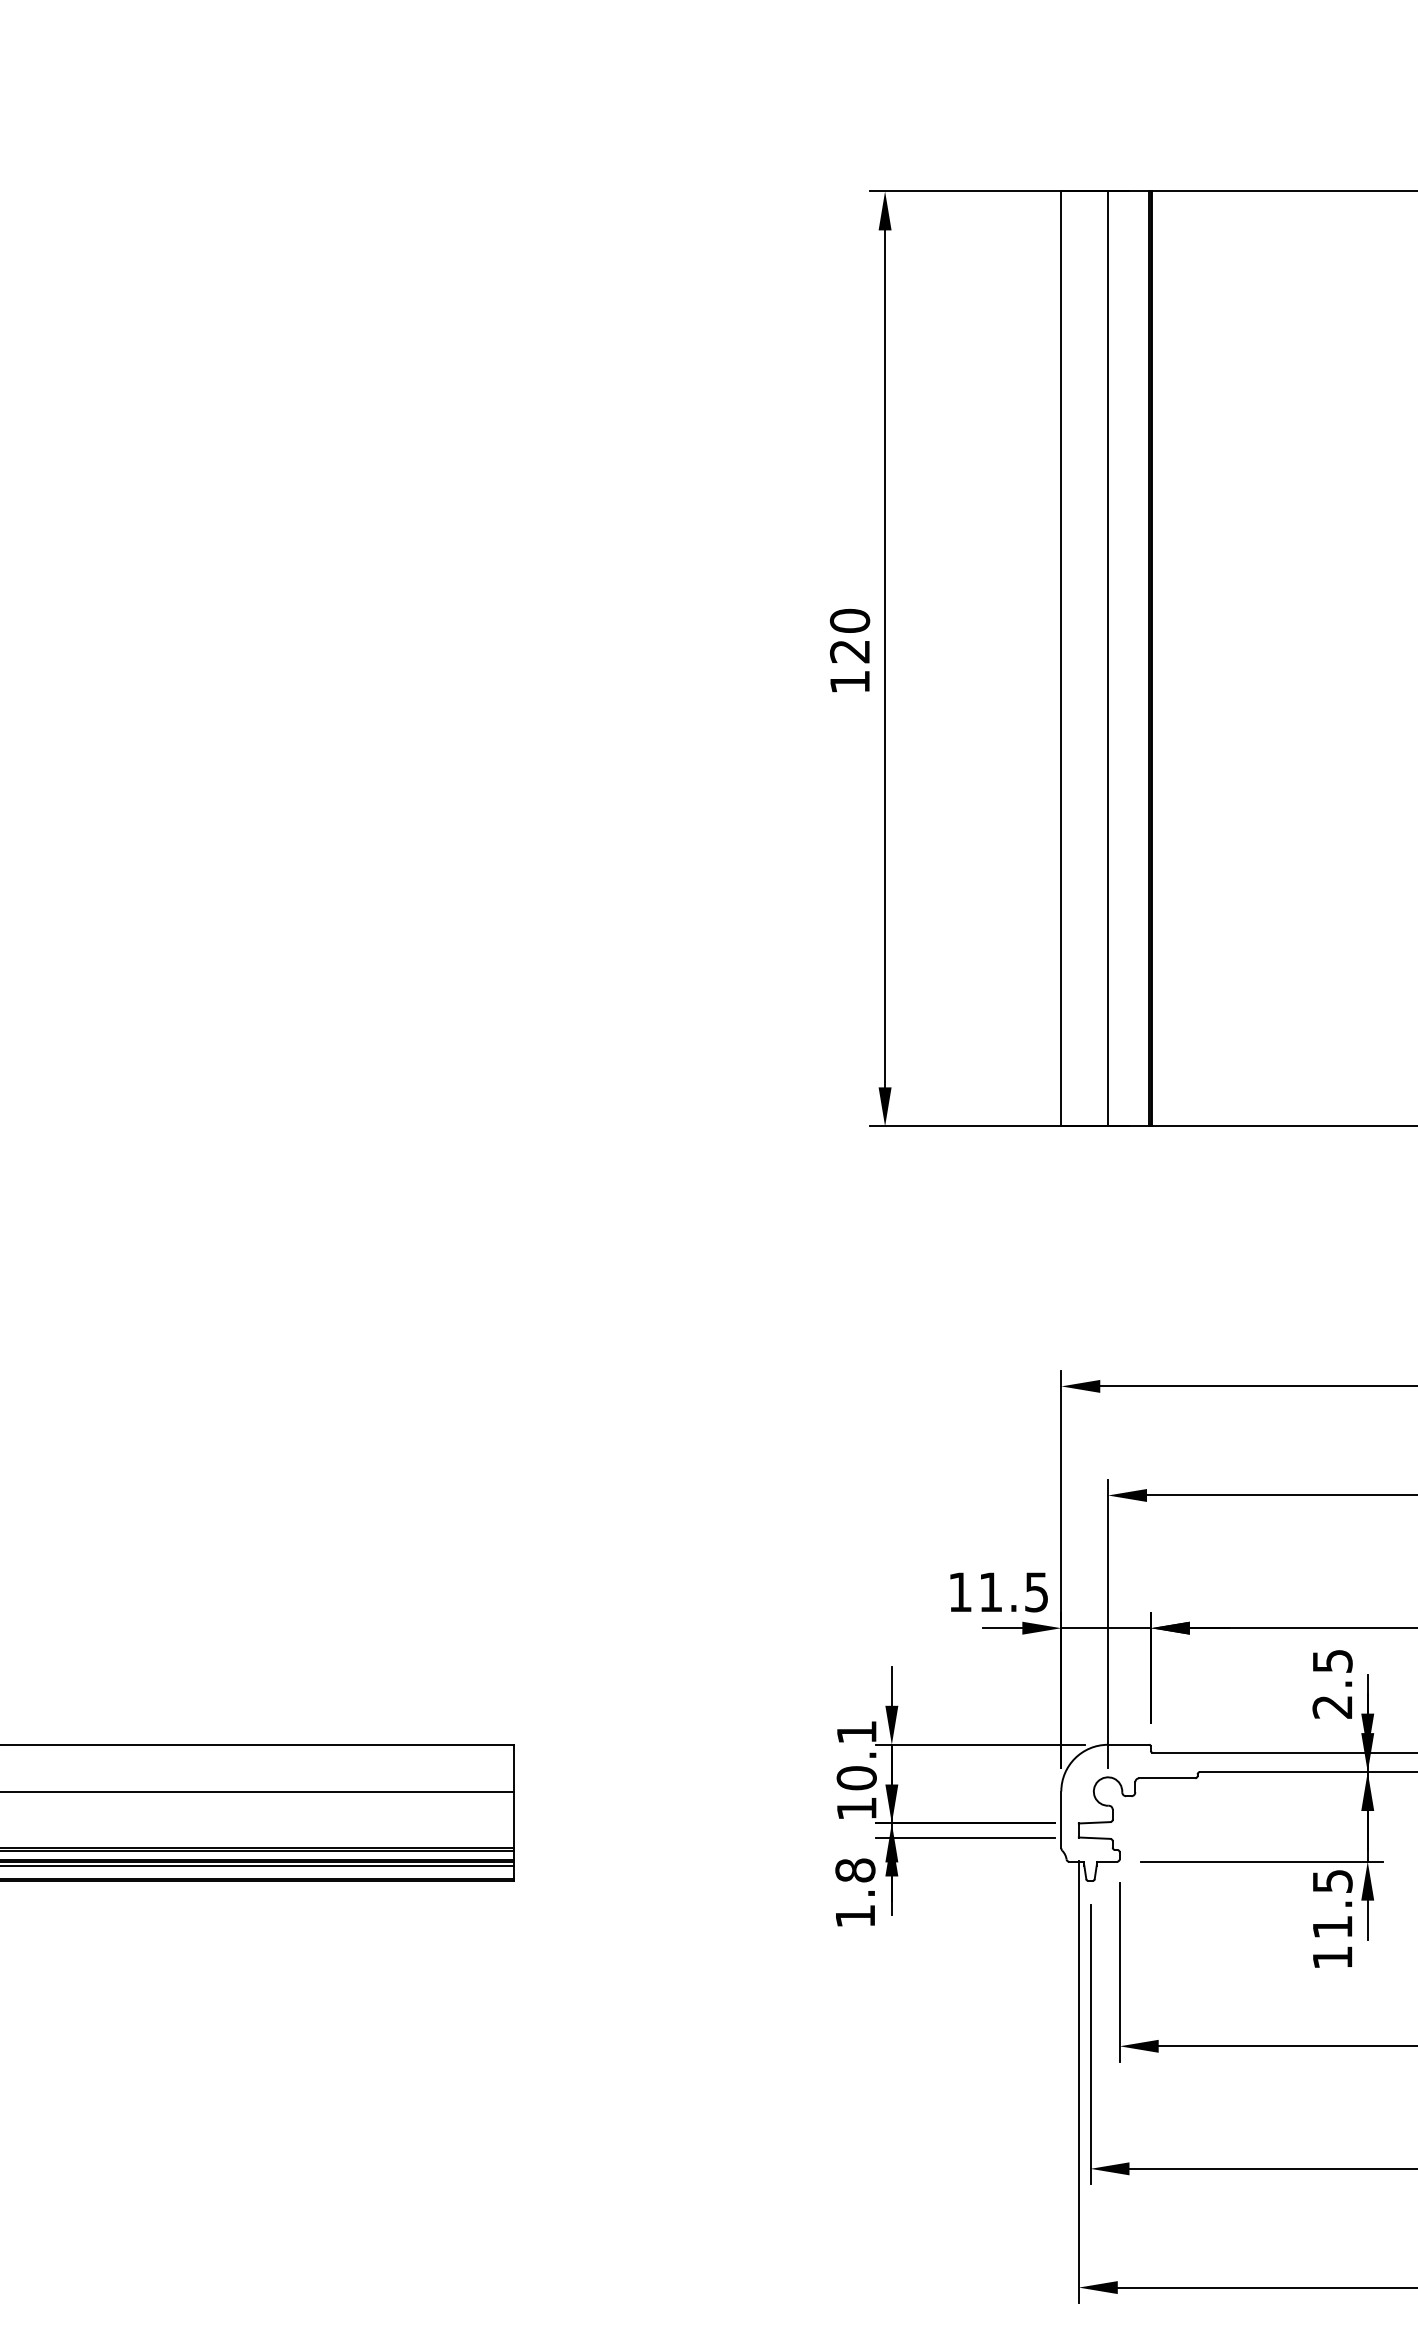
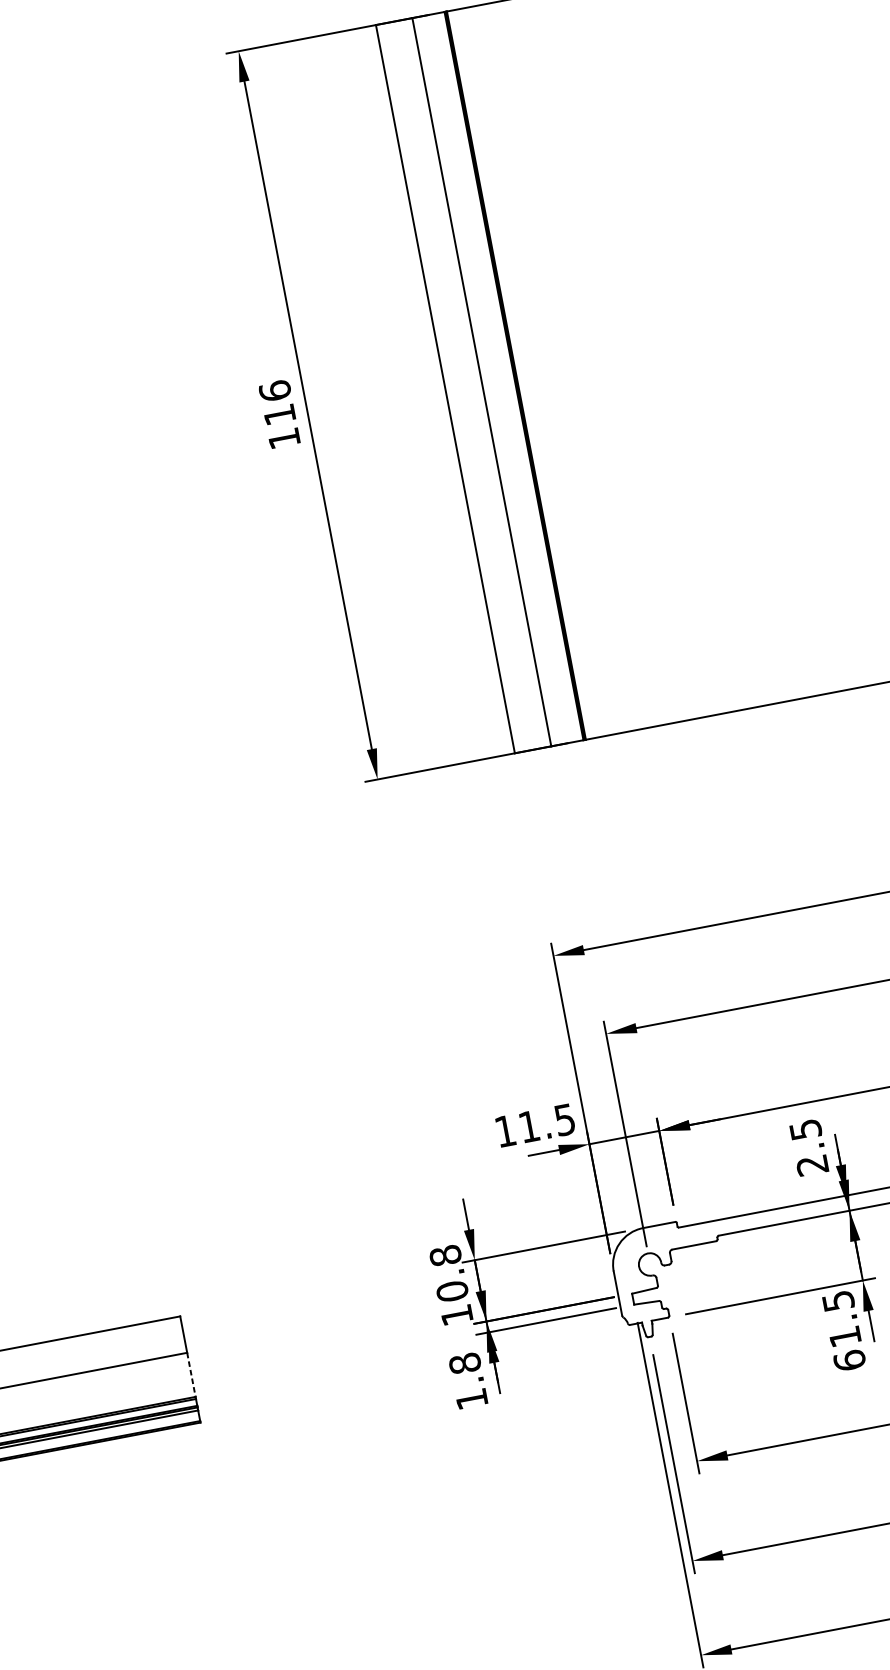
text: (849, 635) -> (276, 402), 120 -> 116
text: (856, 1732) -> (445, 1255), 10.1 -> 10.8
line: (513, 1820) -> (191, 1375), solid -> dashed
text: (1332, 1957) -> (849, 1360), 11.5 -> 61.5

